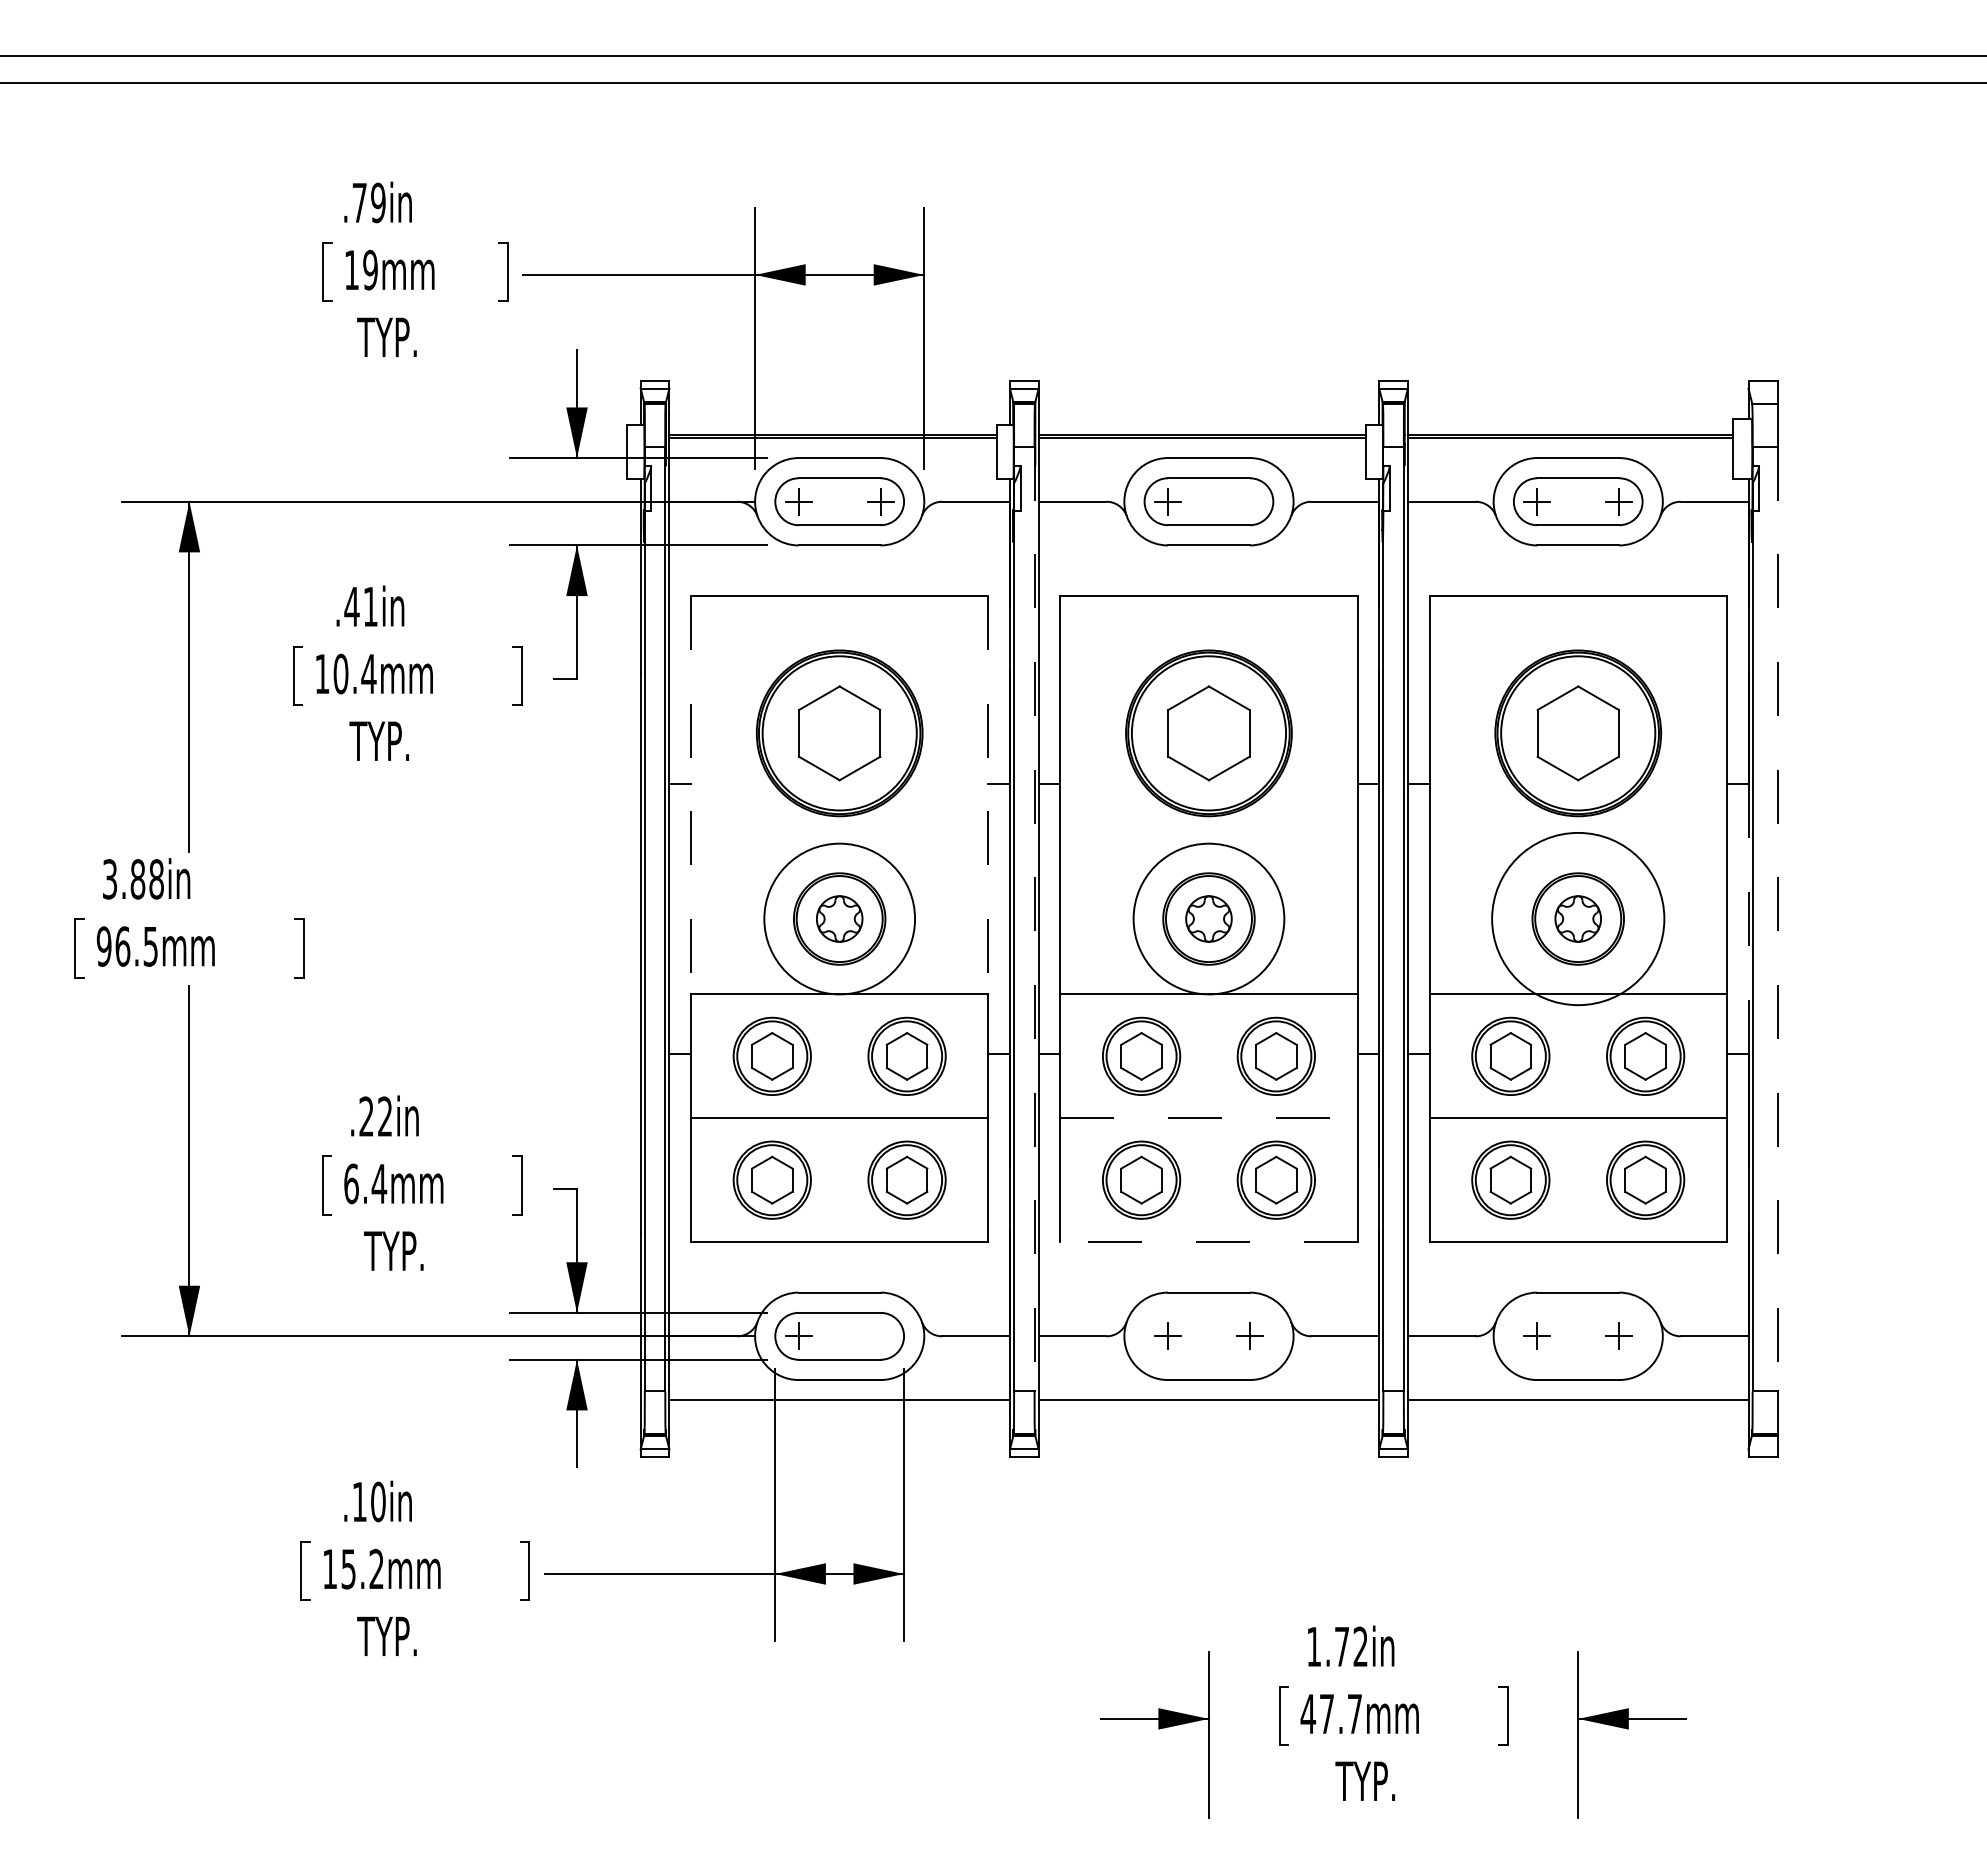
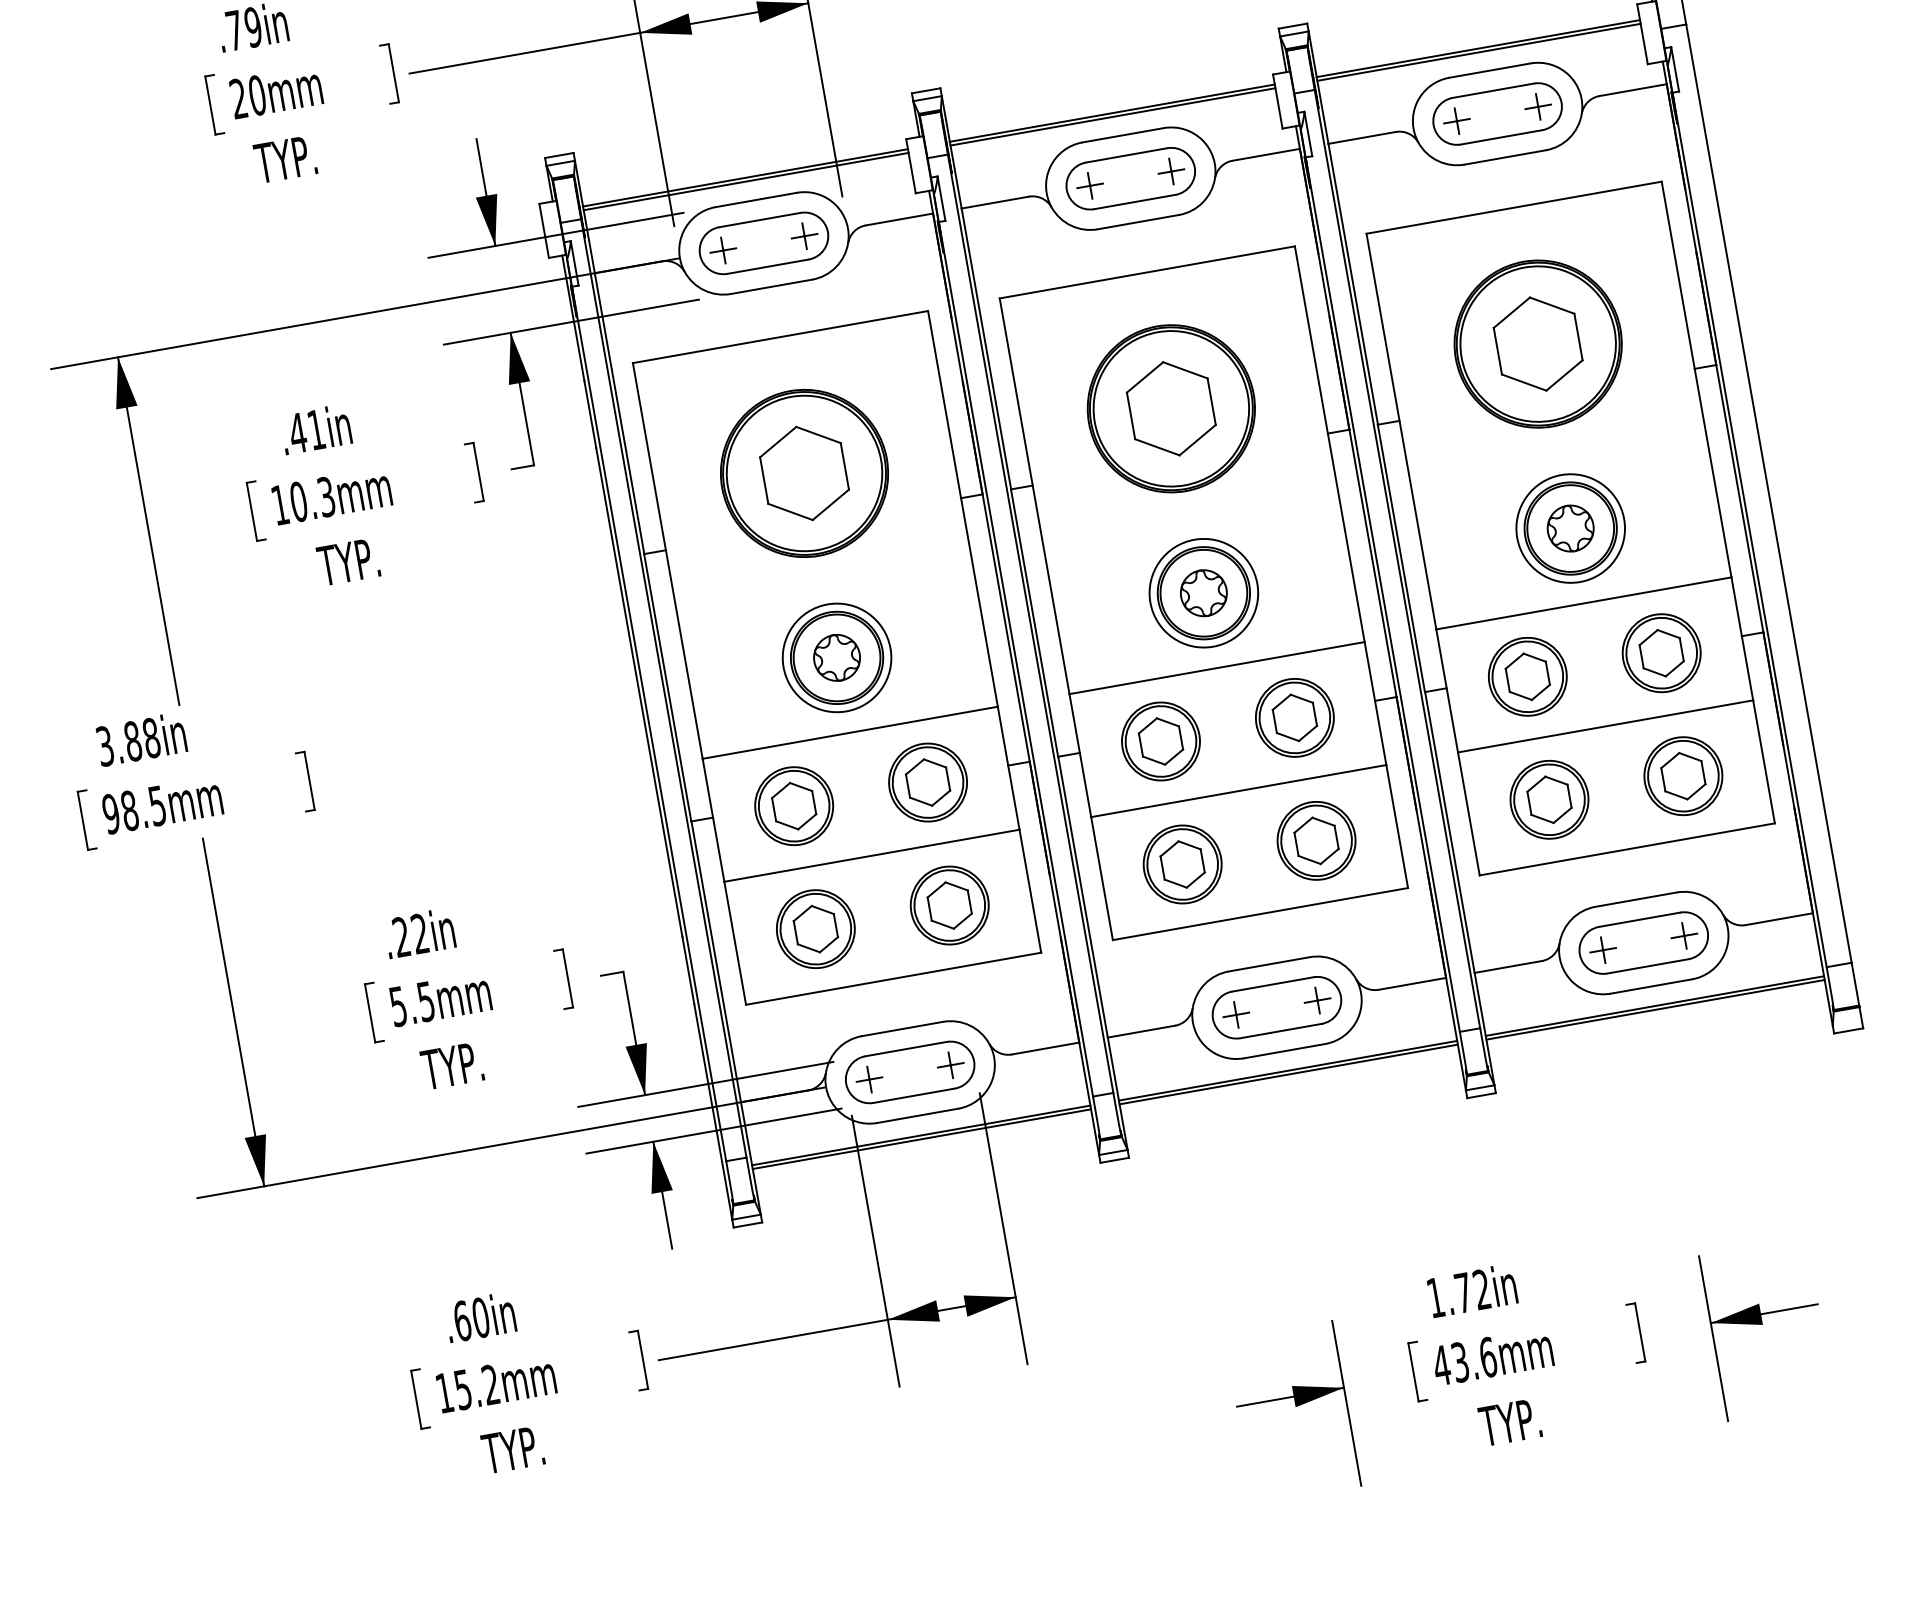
text: (360, 269) -> (247, 96), 19mm -> 20mm
part: (1249, 501) -> (1171, 171), added
text: (368, 673) -> (325, 496), 10.4mm -> 10.3mm
line: (691, 795) -> (668, 561), dashed -> solid
line: (988, 795) -> (963, 509), dashed -> solid
circle: (839, 918) -> (836, 657), size x0.71
circle: (1208, 918) -> (1203, 592), size x0.71
circle: (1578, 918) -> (1570, 527), size x0.62
line: (1034, 919) -> (1030, 624), dashed -> solid
line: (1748, 919) -> (1739, 499), dashed -> solid
line: (1777, 919) -> (1768, 494), dashed -> solid
text: (122, 946) -> (129, 810), 96.5mm -> 98.5mm
line: (1208, 1118) -> (1238, 791), dashed -> solid
text: (365, 1183) -> (412, 1003), 6.4mm -> 5.5mm
line: (1208, 1242) -> (1260, 914), dashed -> solid
part: (880, 1335) -> (950, 1064), added
part: (1208, 1336) -> (1276, 1008), added
part: (1578, 1336) -> (1644, 943), added
line: (839, 1403) -> (921, 1139), added
line: (1208, 1403) -> (1288, 1074), added
line: (1577, 1403) -> (1654, 1009), added
text: (359, 1501) -> (462, 1320), .10in -> .60in
text: (1341, 1713) -> (1474, 1359), 47.7mm -> 43.6mm

